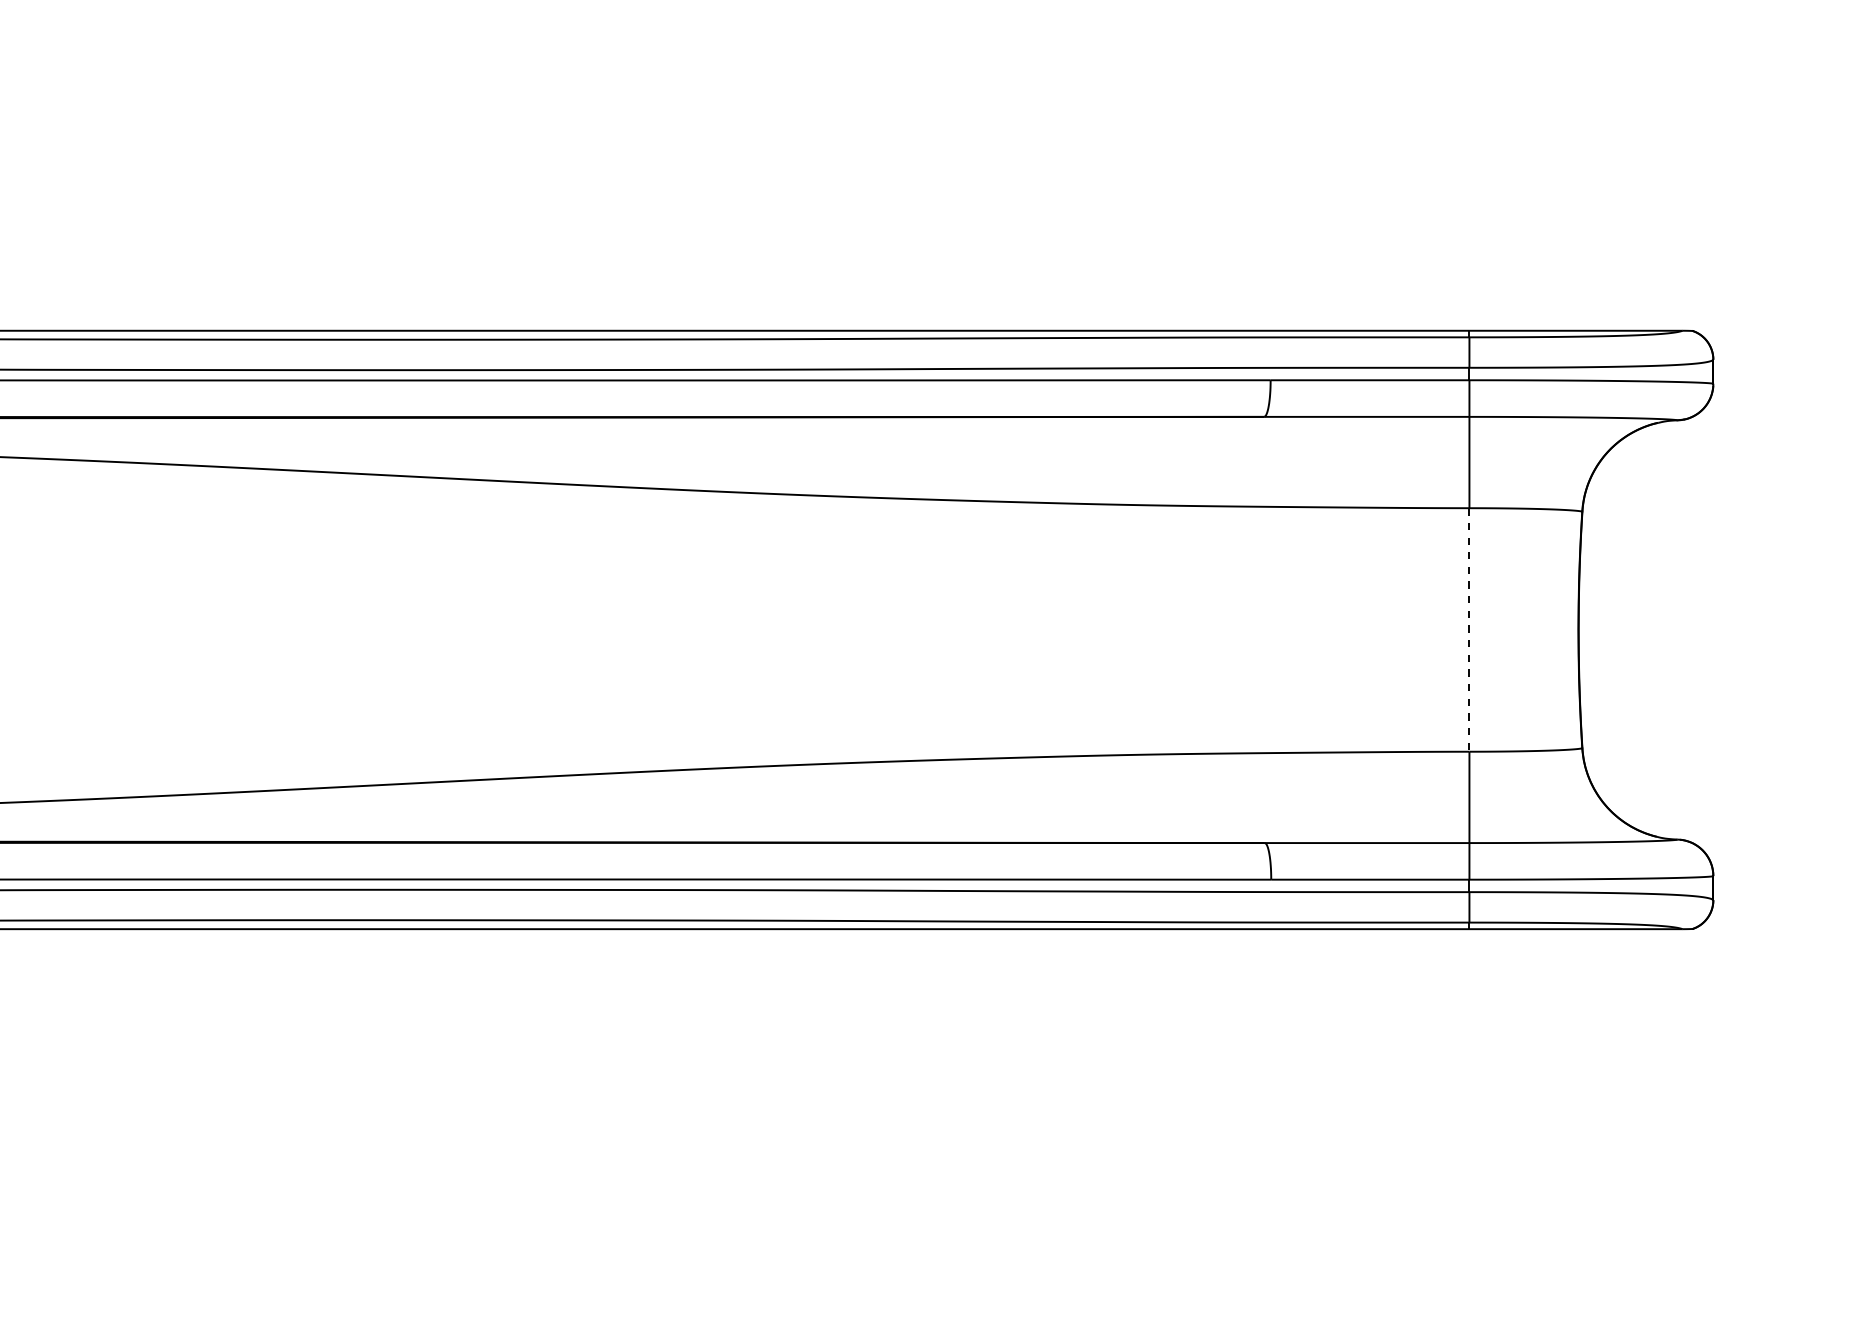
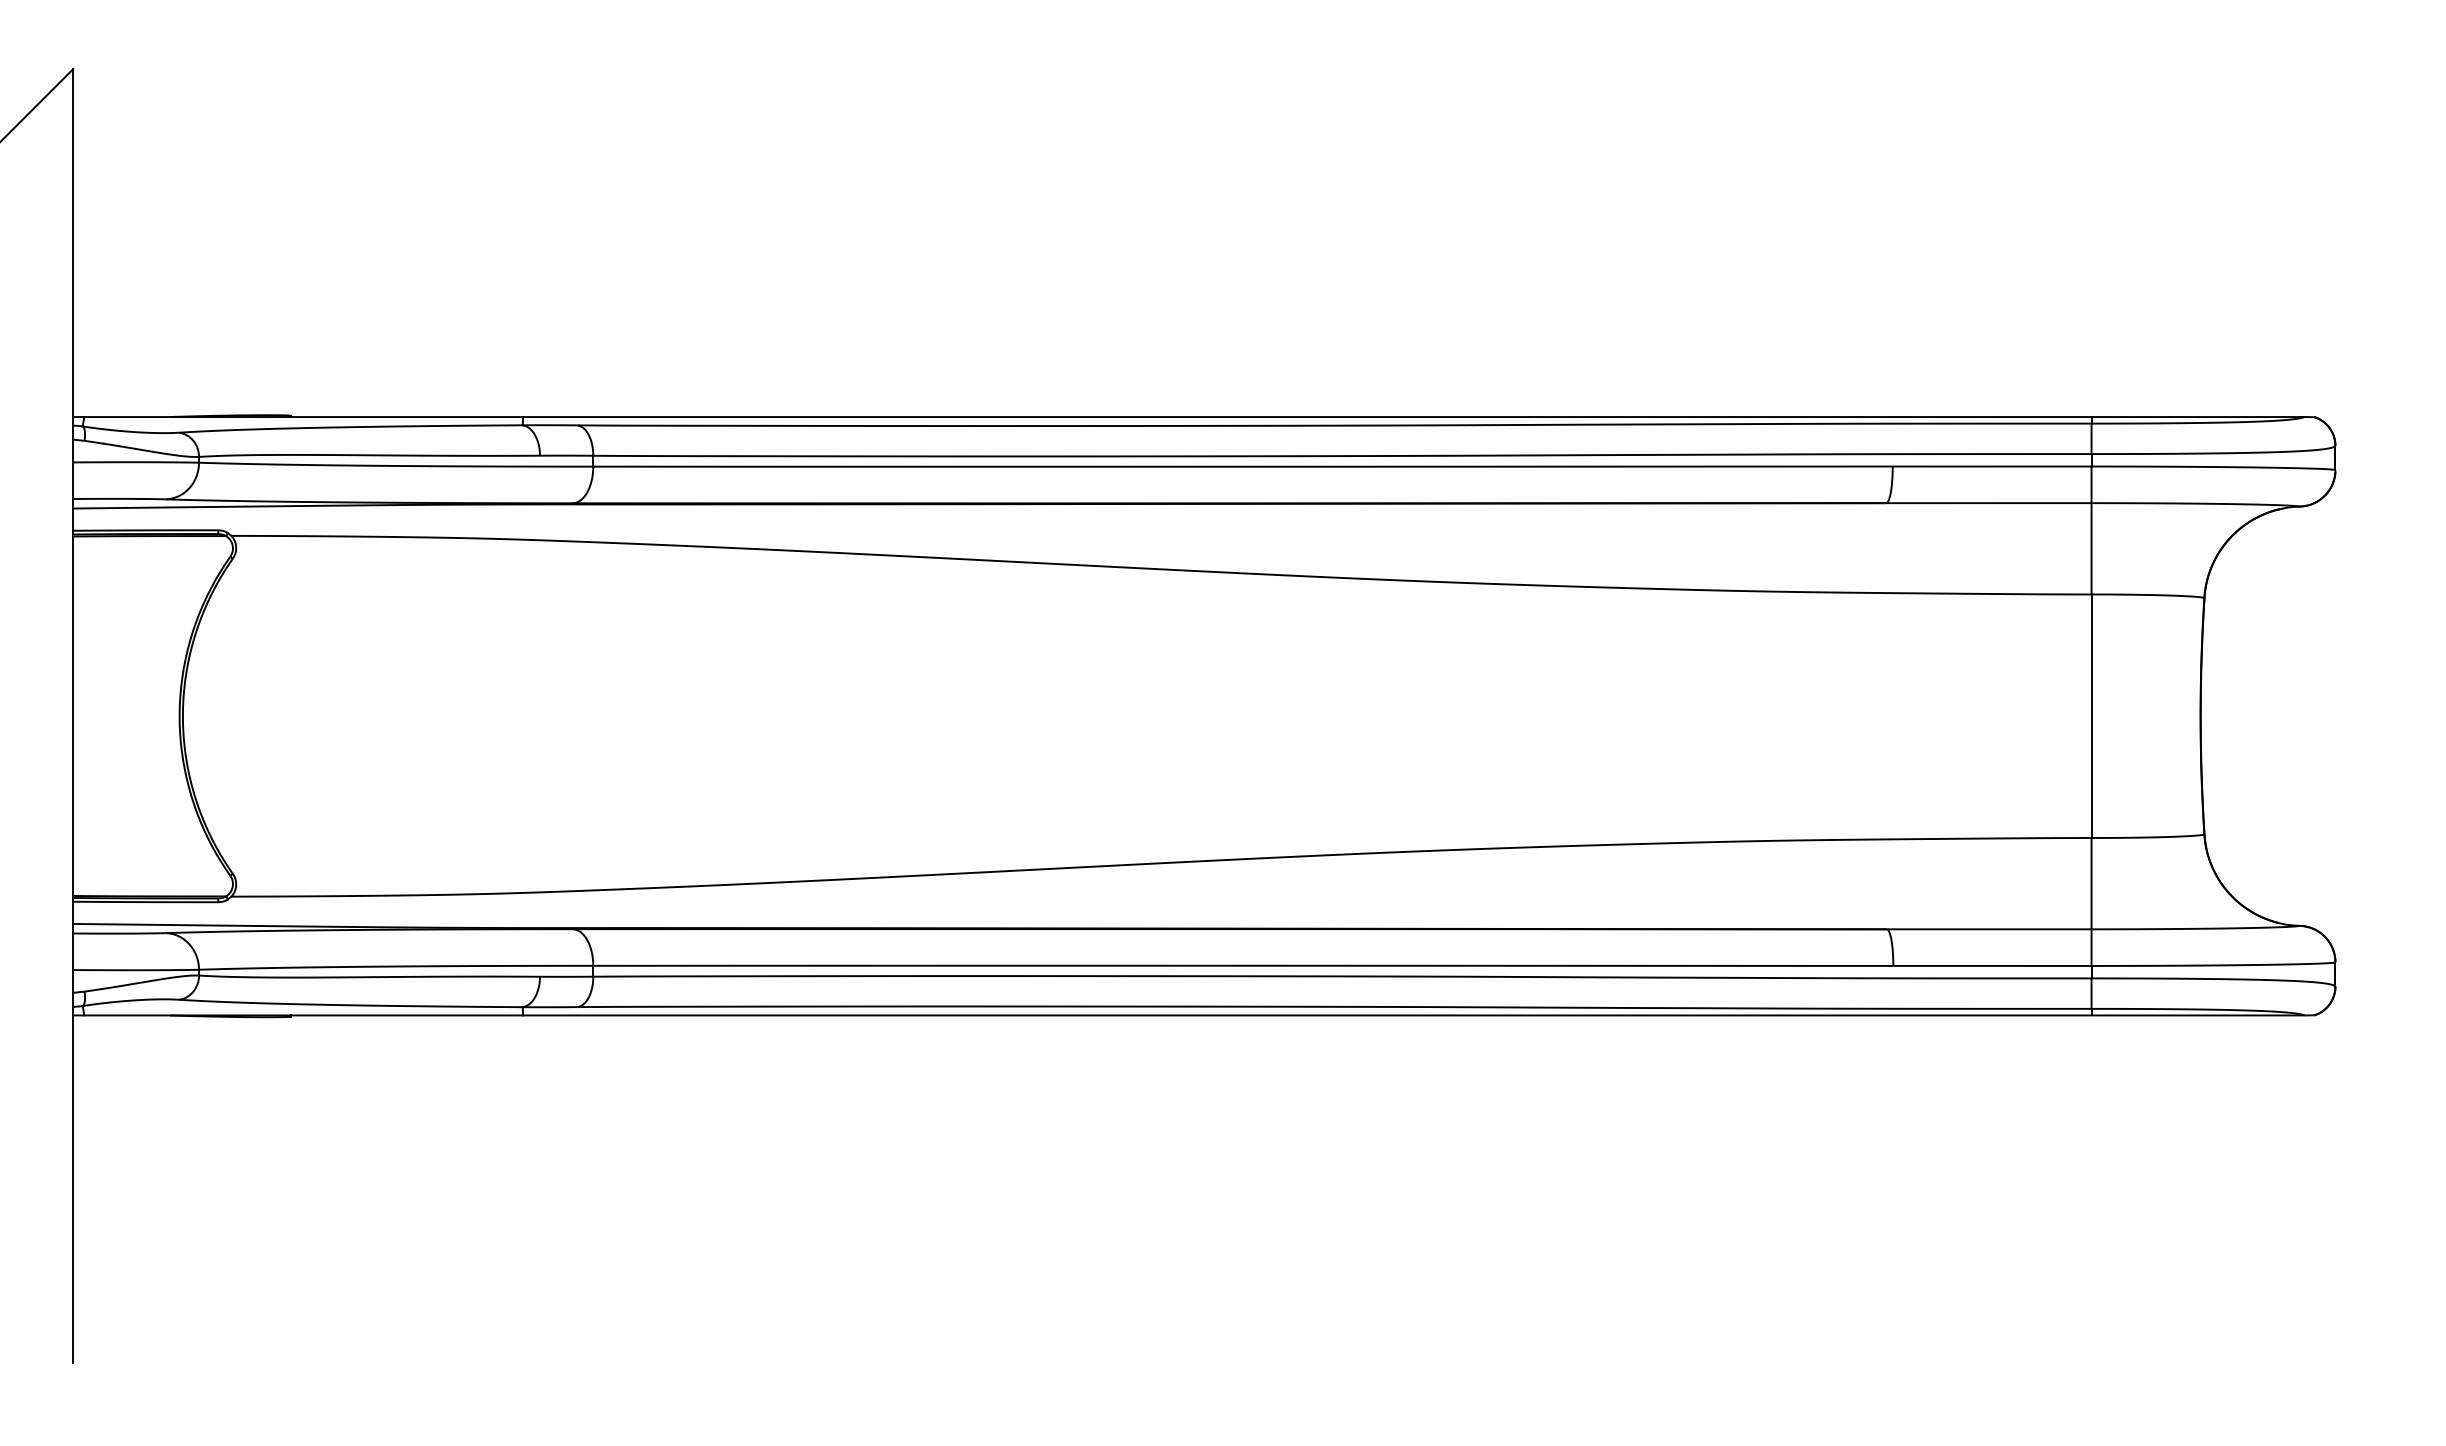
line: (1469, 630) -> (2091, 716), dashed -> solid

